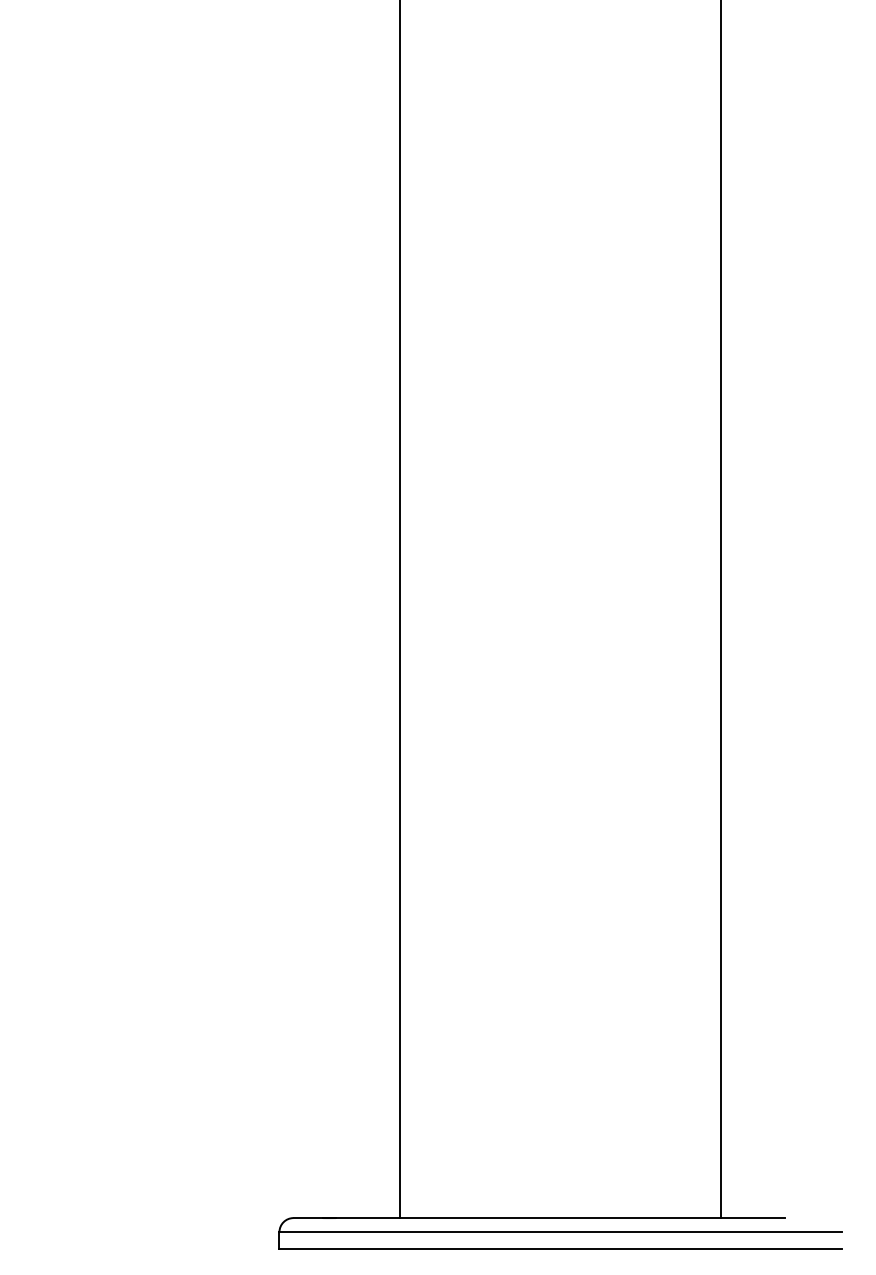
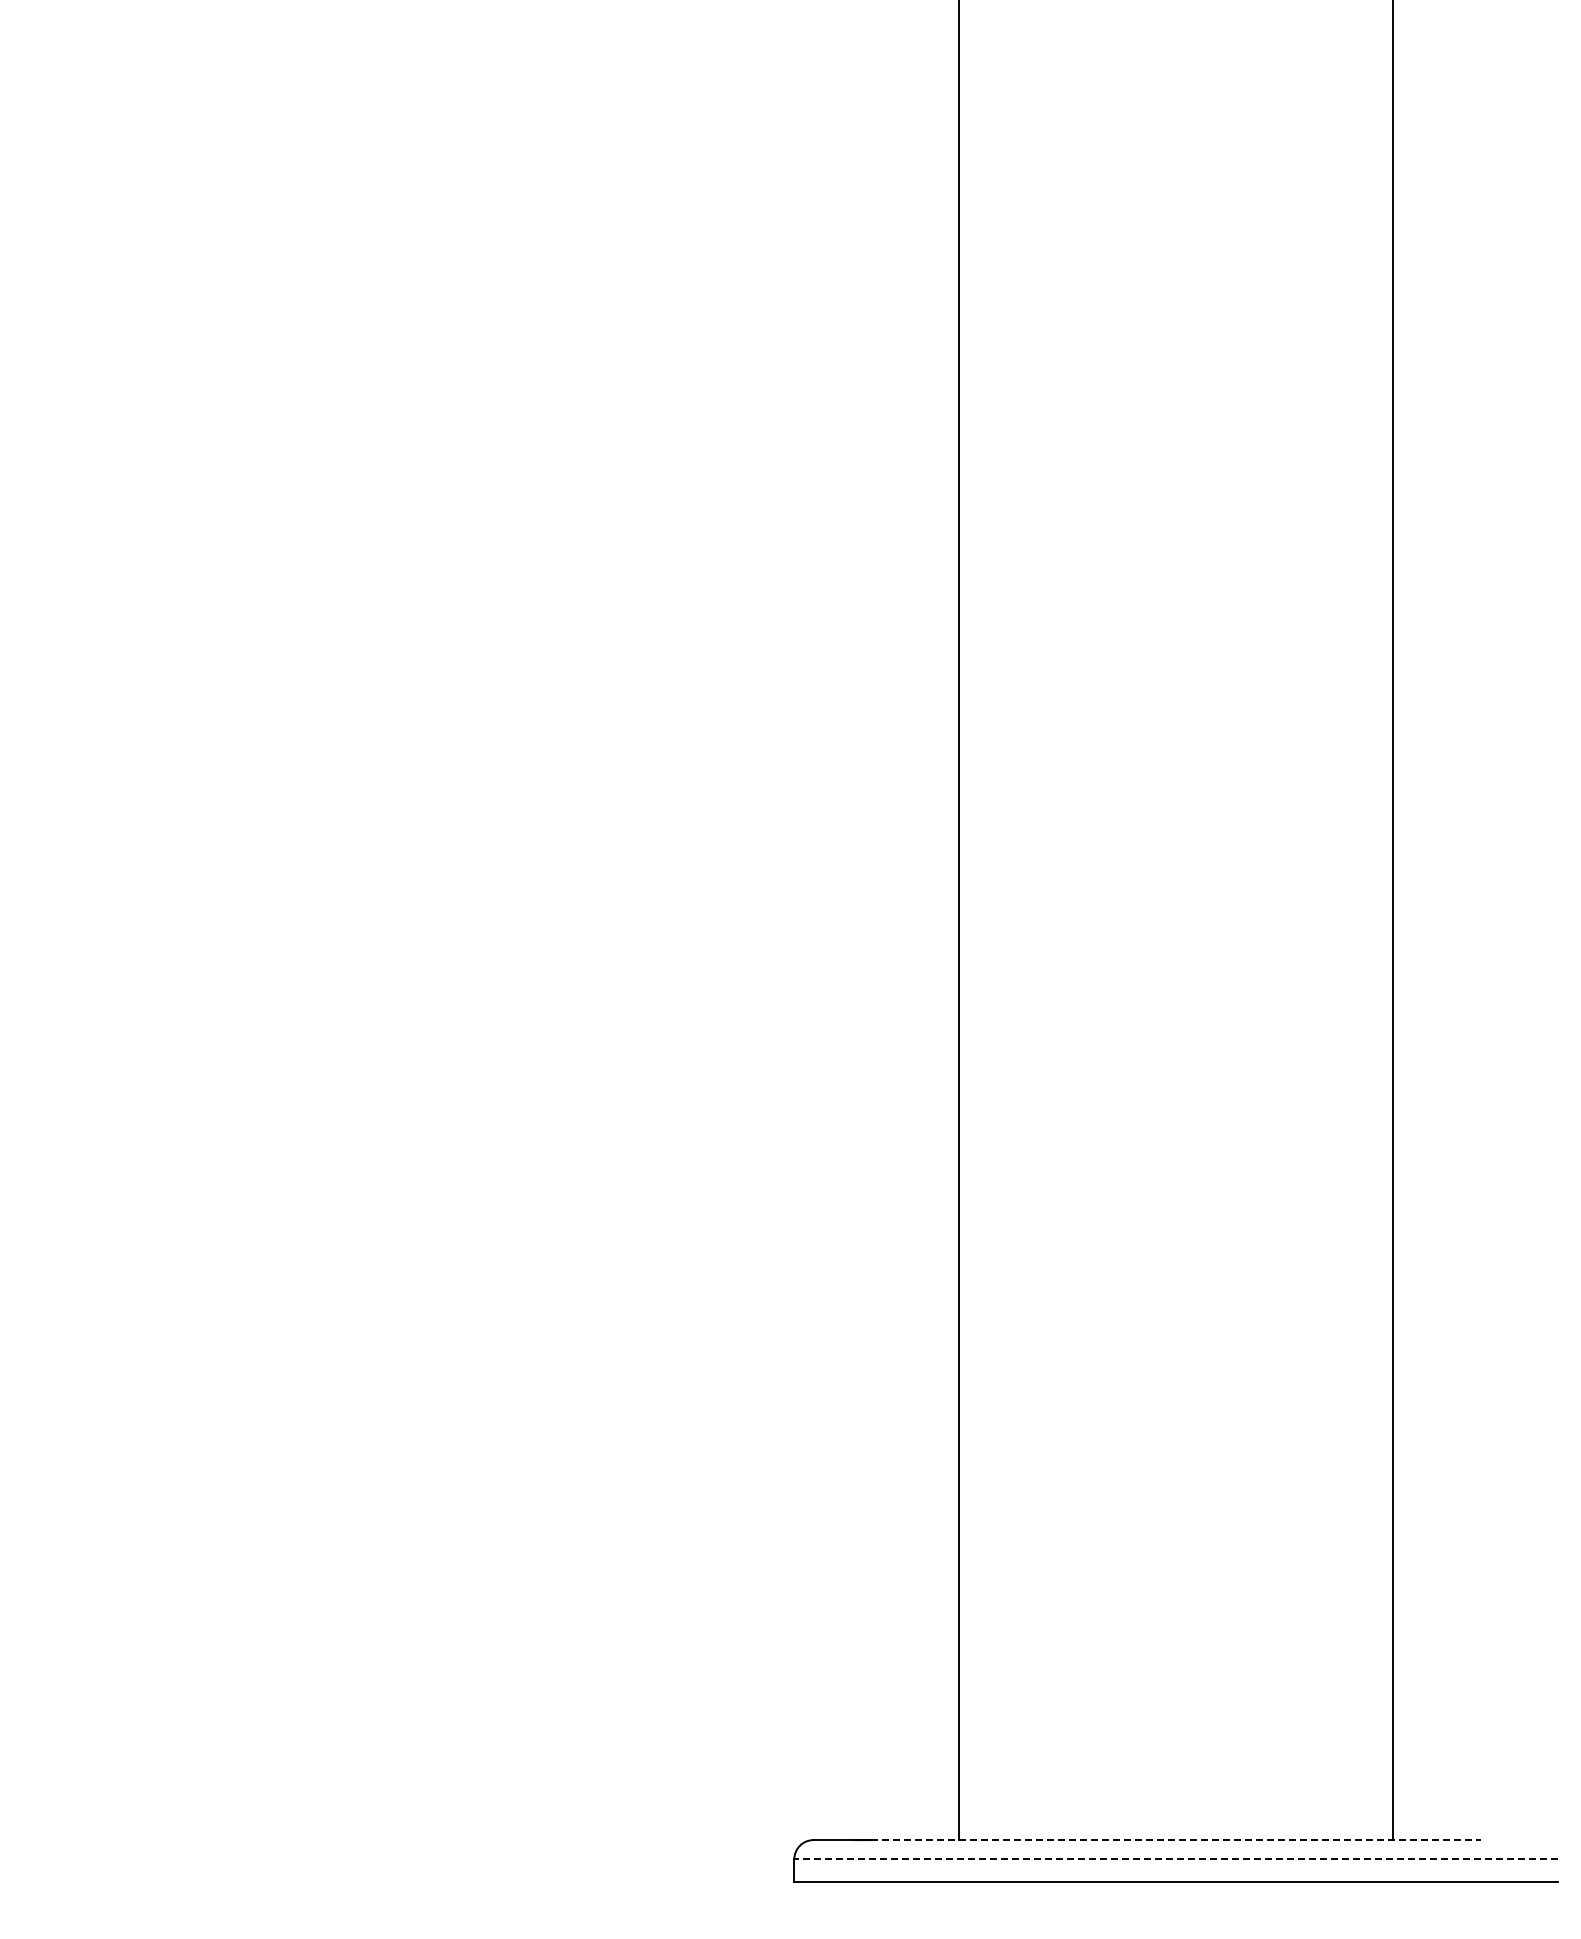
line: (560, 1218) -> (1175, 1840), solid -> dashed
line: (560, 1232) -> (1175, 1859), solid -> dashed

